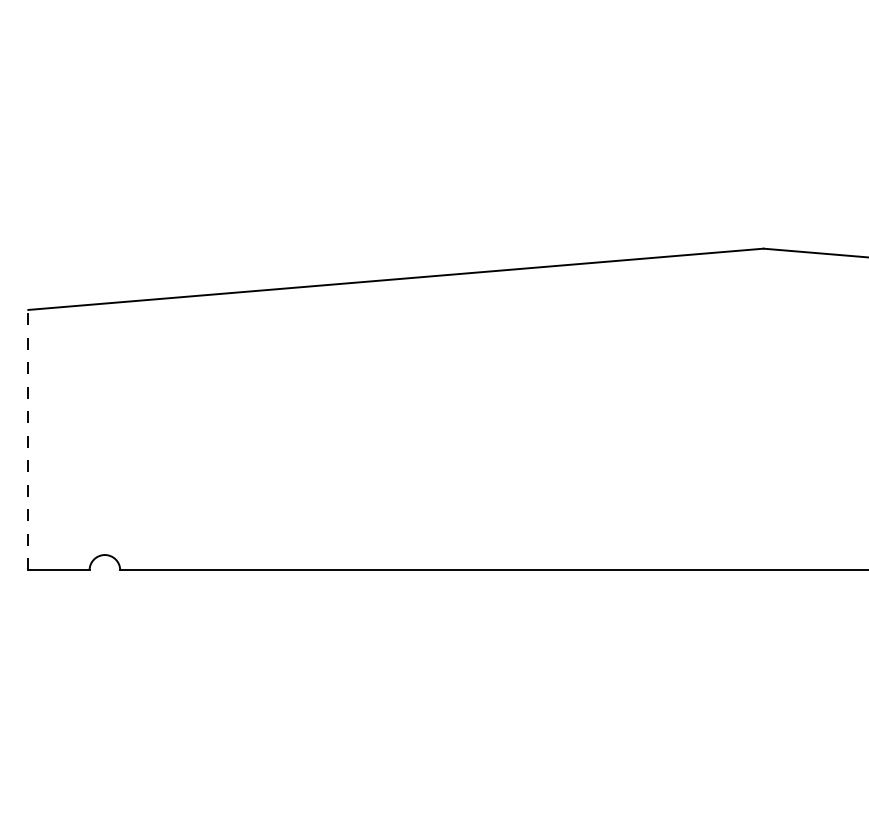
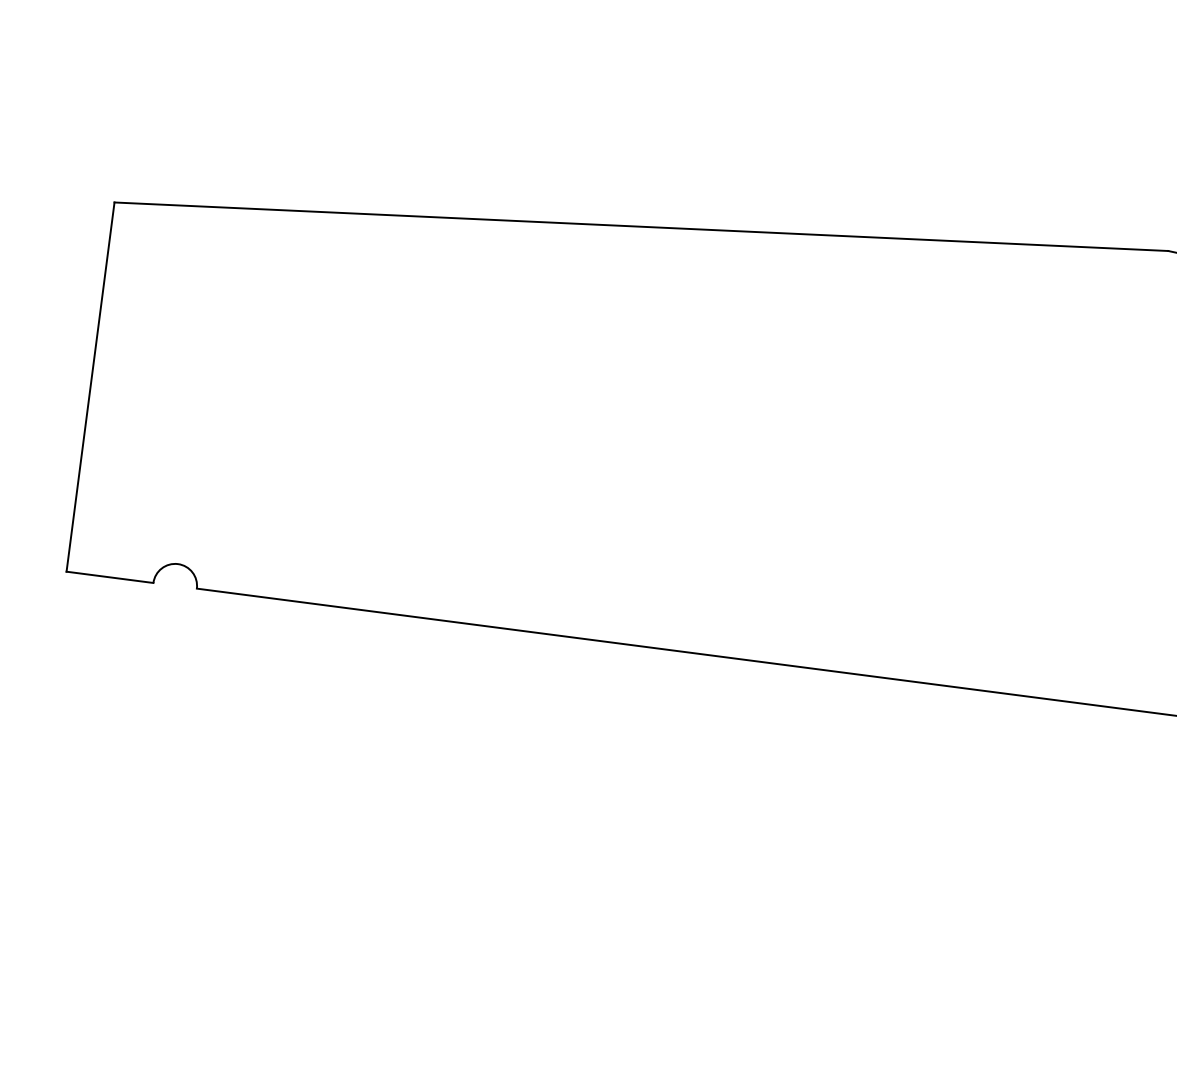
line: (28, 439) -> (90, 386), dashed -> solid

